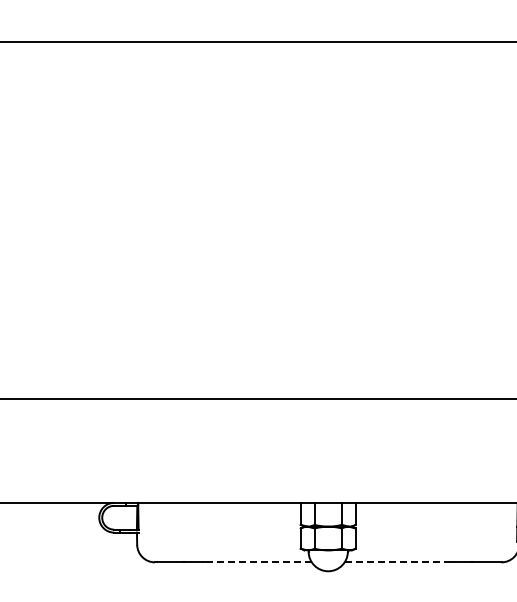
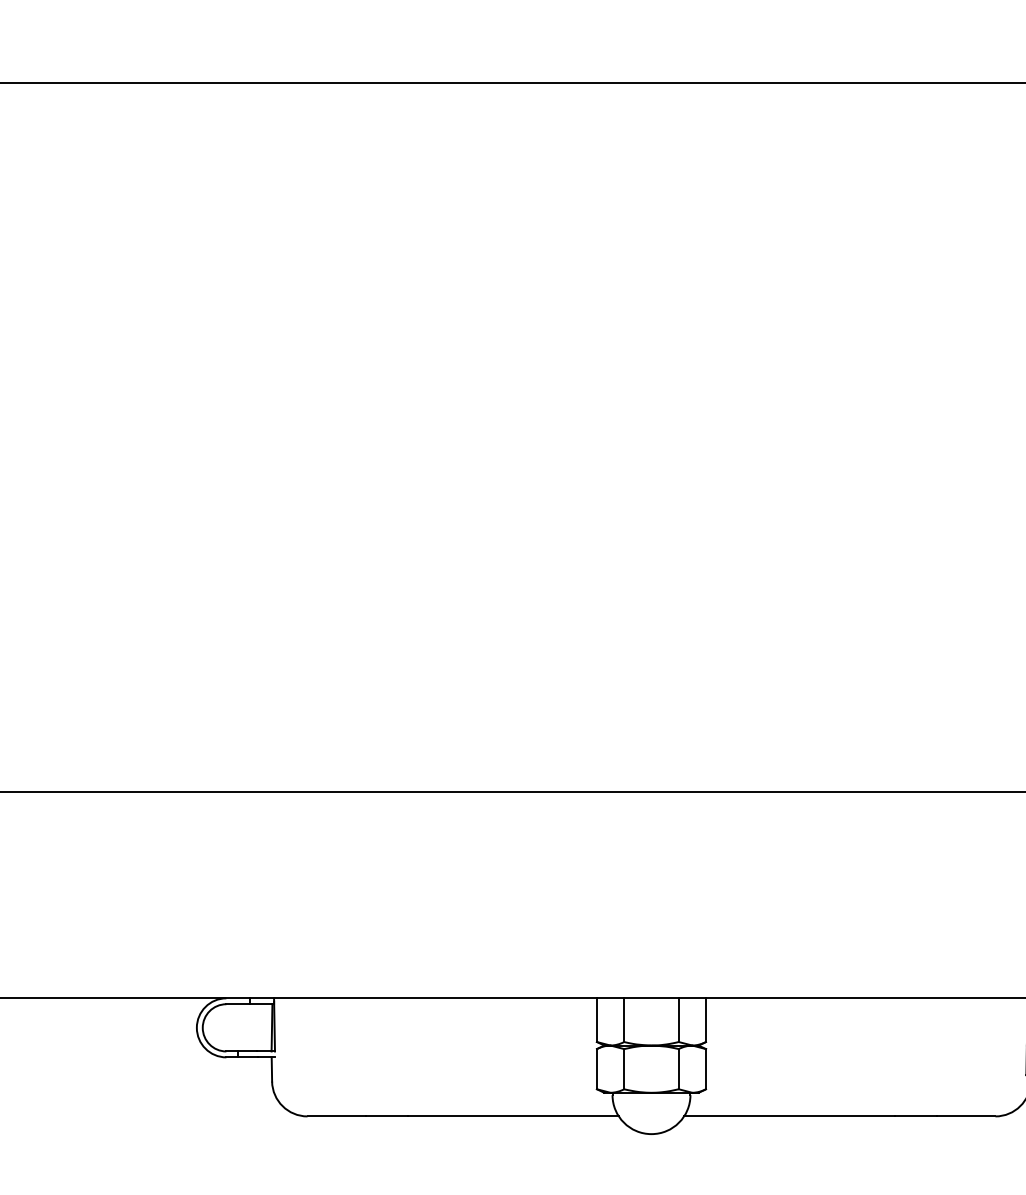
line: (258, 562) -> (513, 1116), dashed -> solid
line: (397, 562) -> (788, 1116), dashed -> solid

